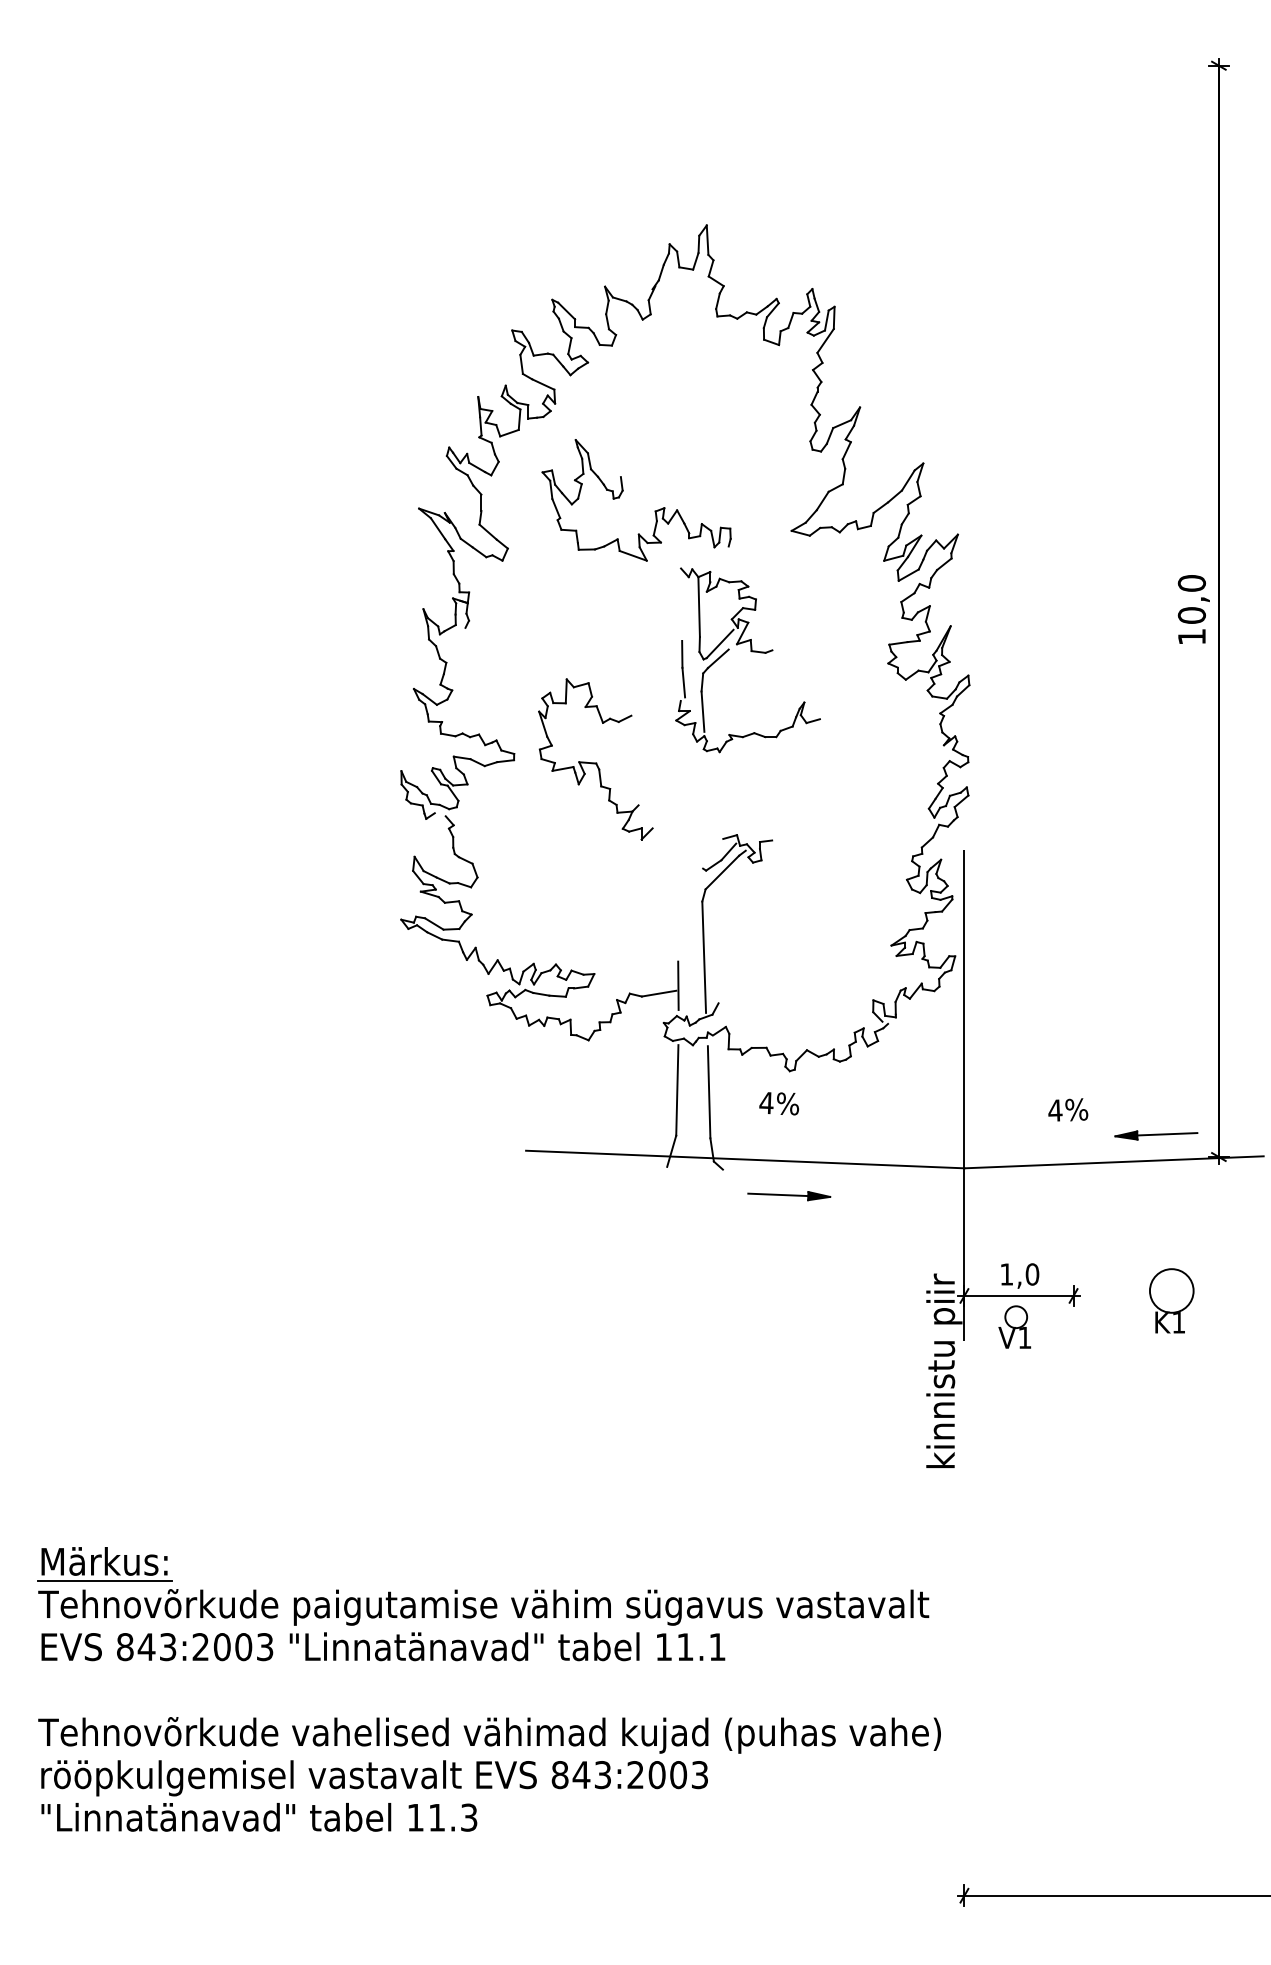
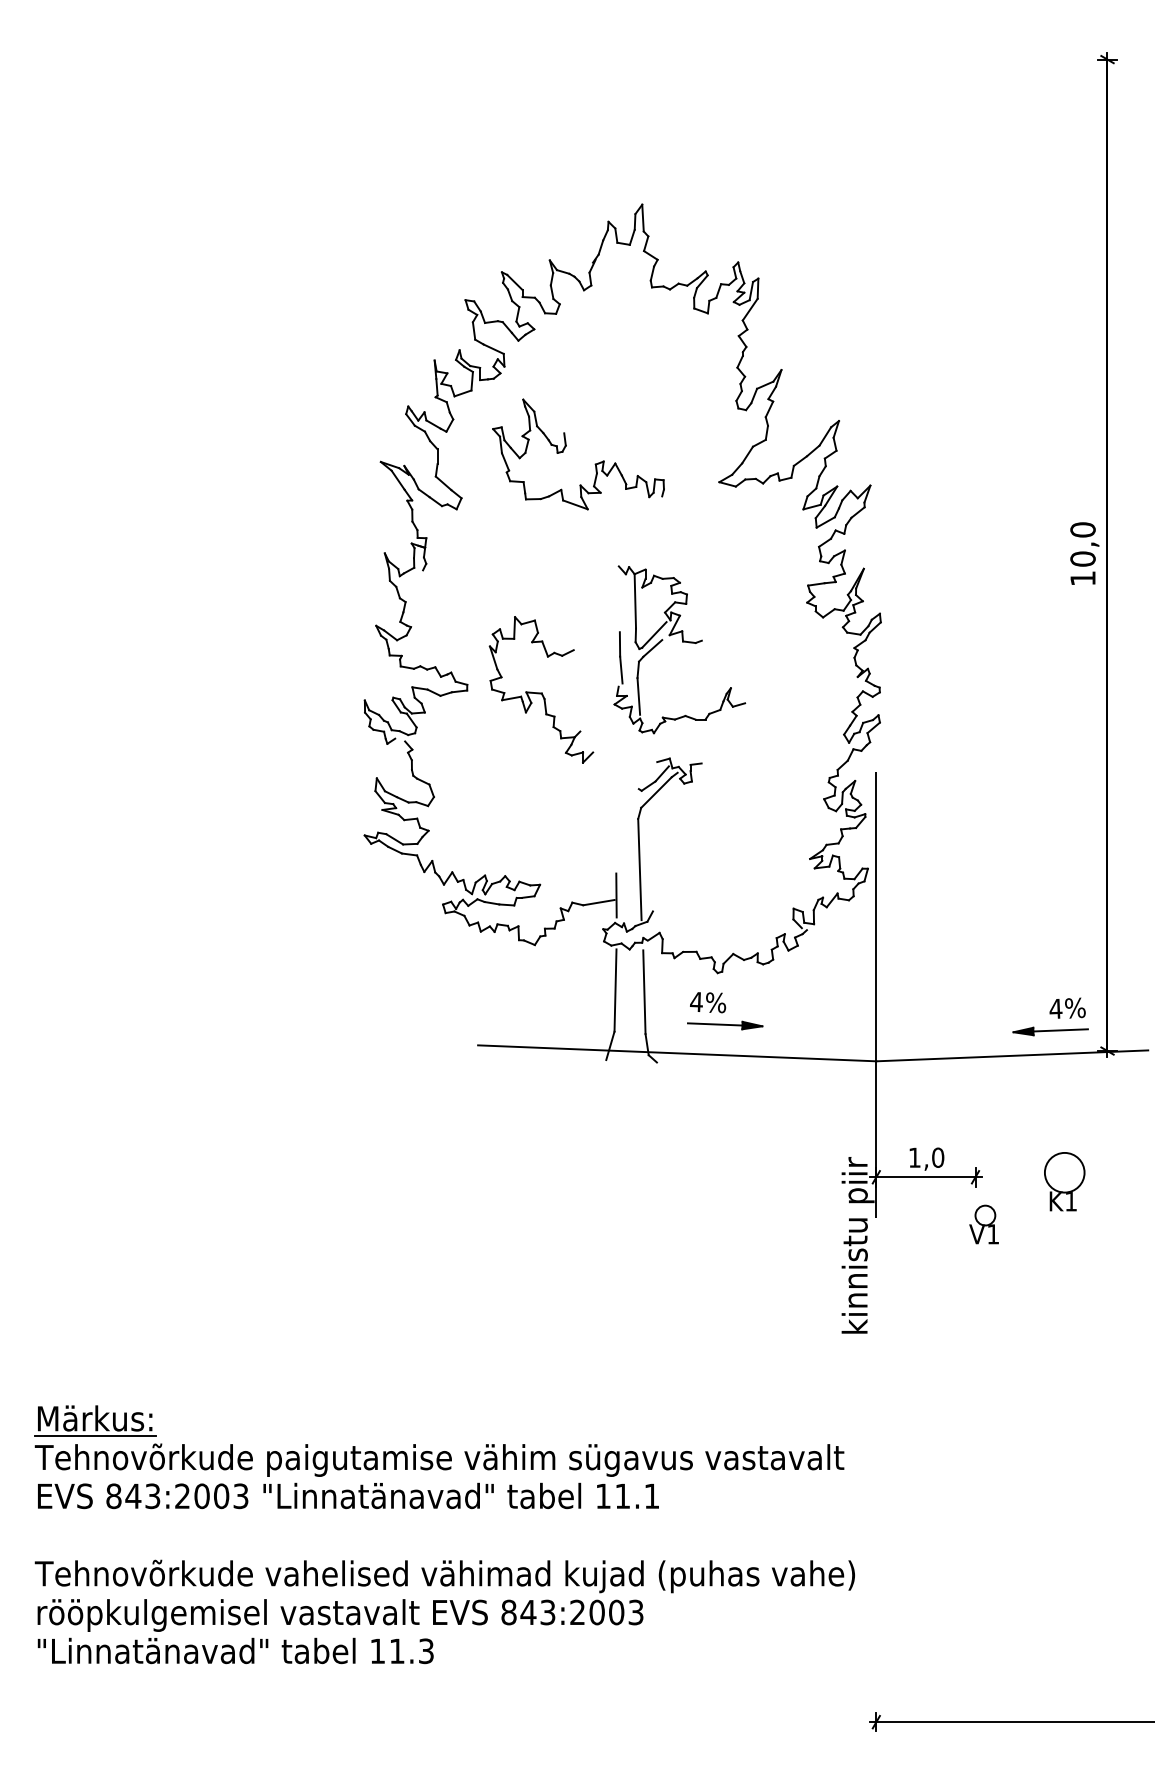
part: (751, 652) -> (682, 642), moved
text: (1068, 1109) -> (1067, 1007), moved
part: (789, 1196) -> (725, 1025), moved
part: (1014, 1327) -> (983, 1224), moved

